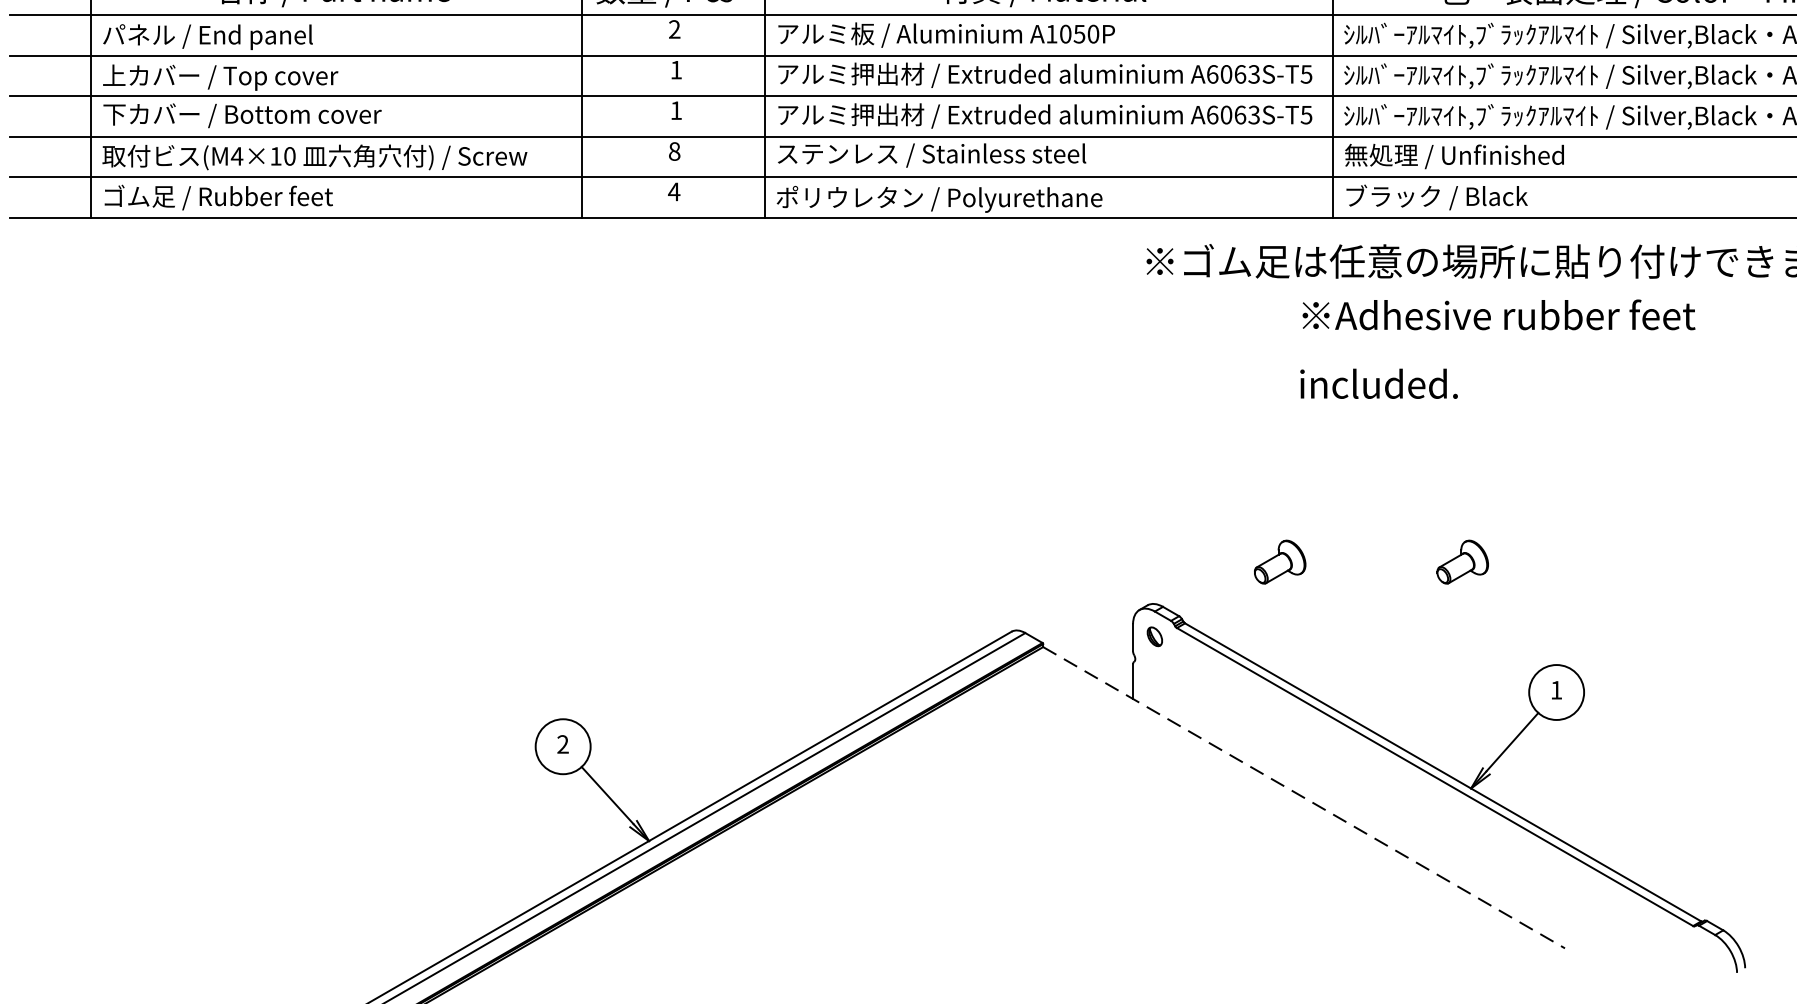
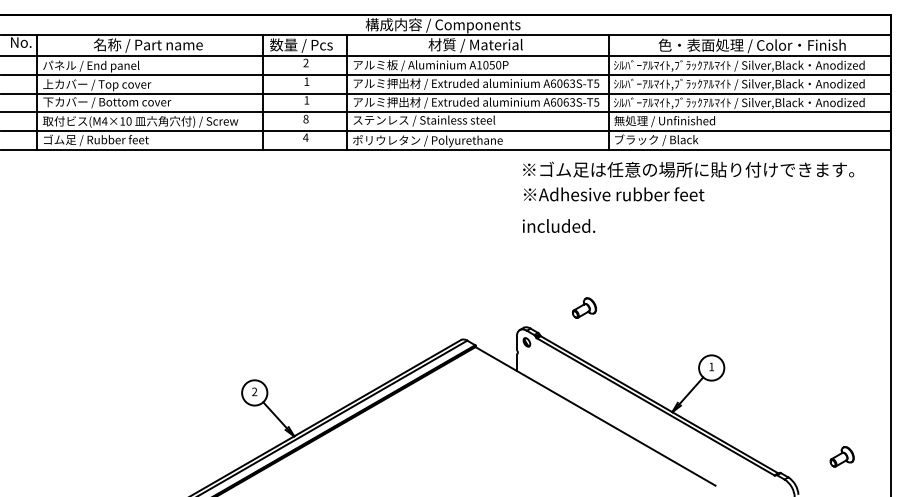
text: (1497, 347) -> (613, 209), moved
part: (1462, 560) -> (668, 307), removed
line: (1304, 797) -> (595, 416), dashed -> solid

